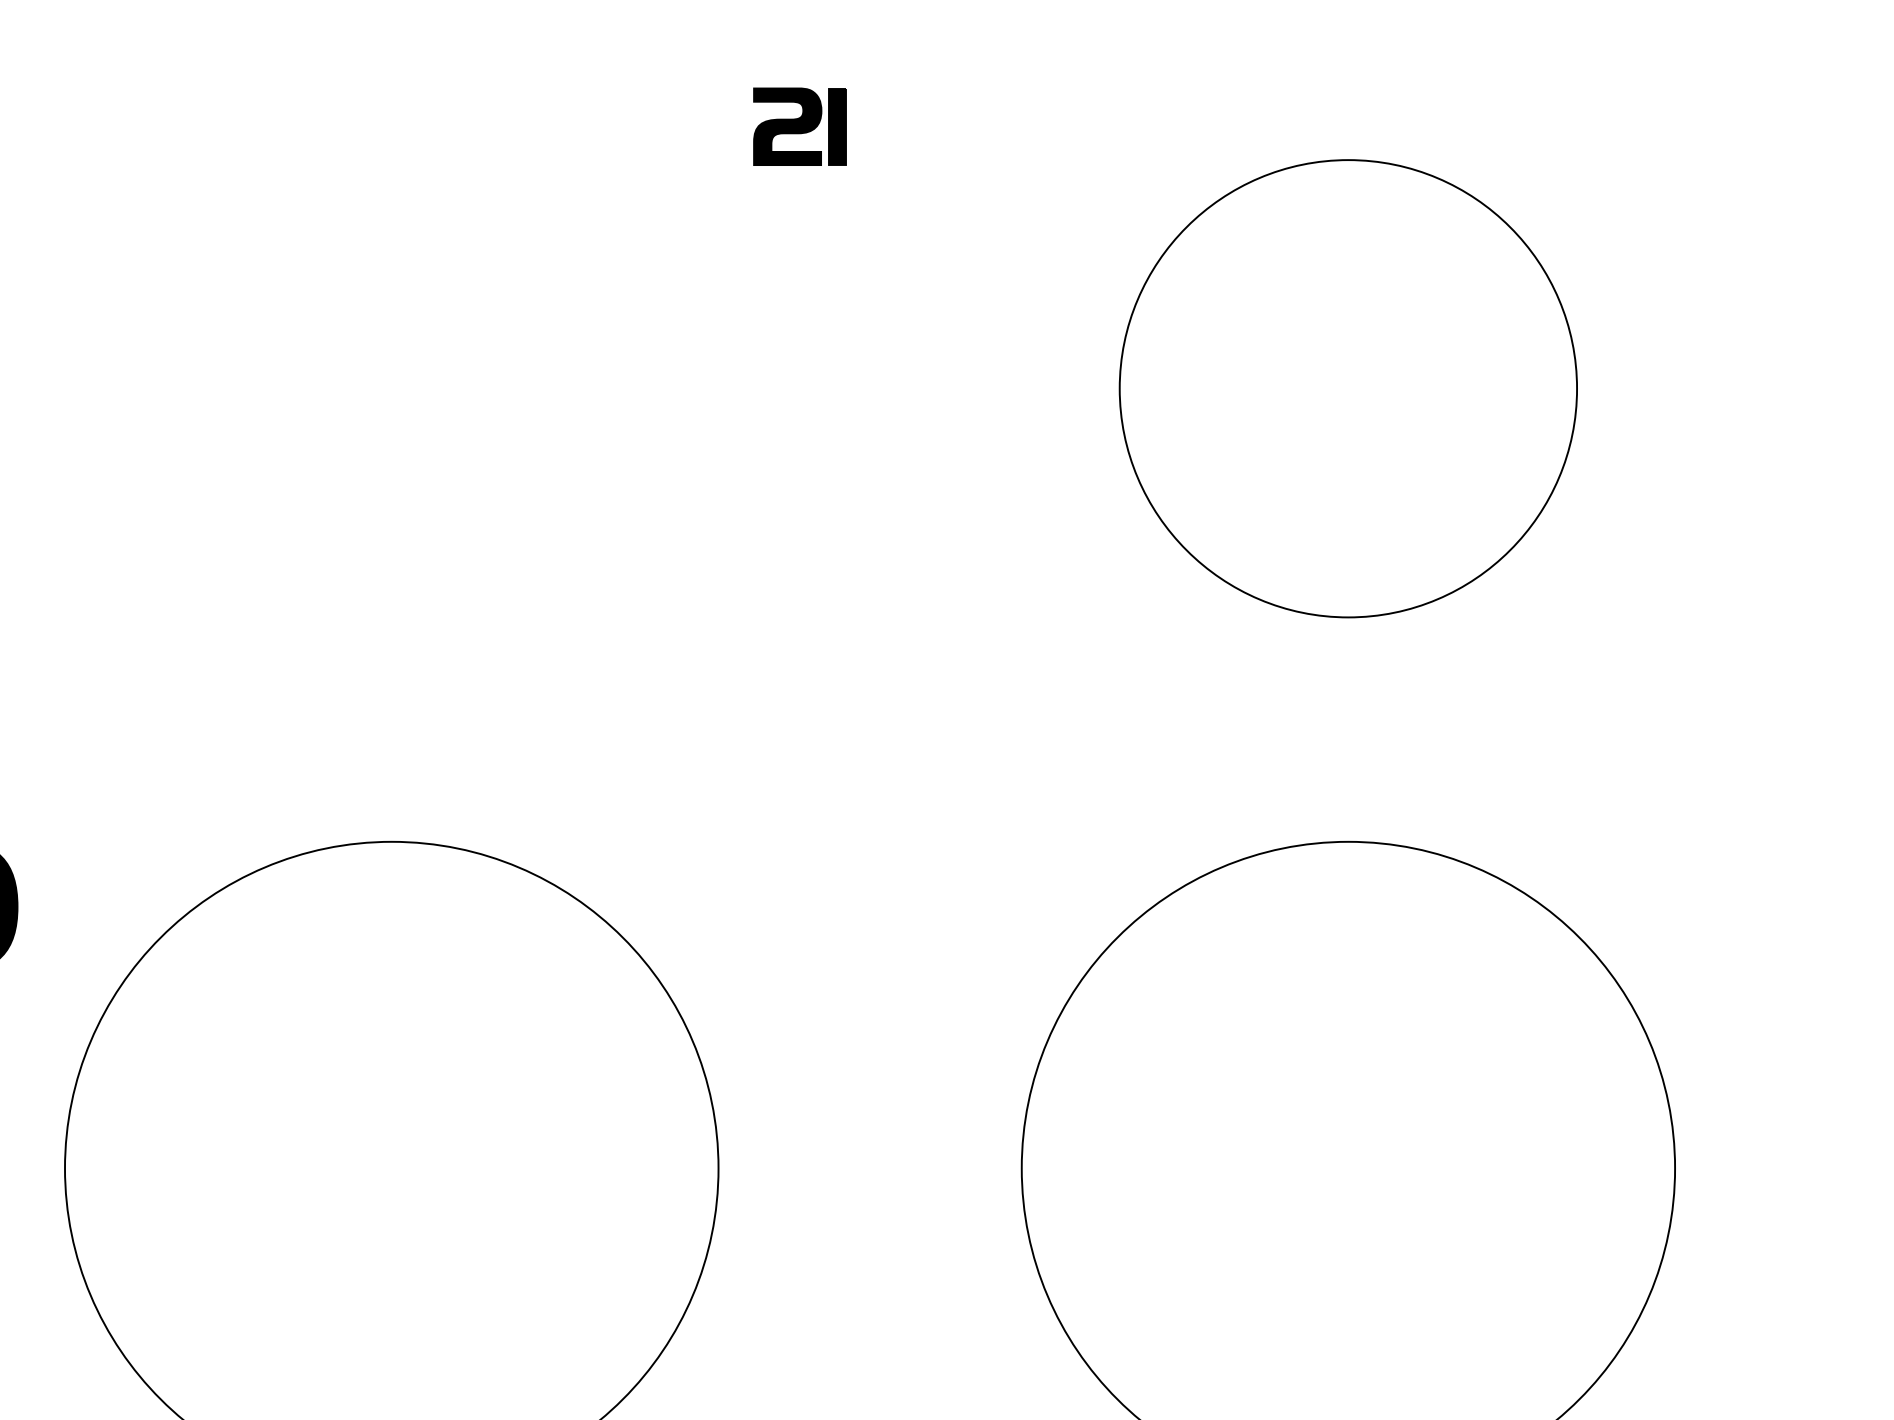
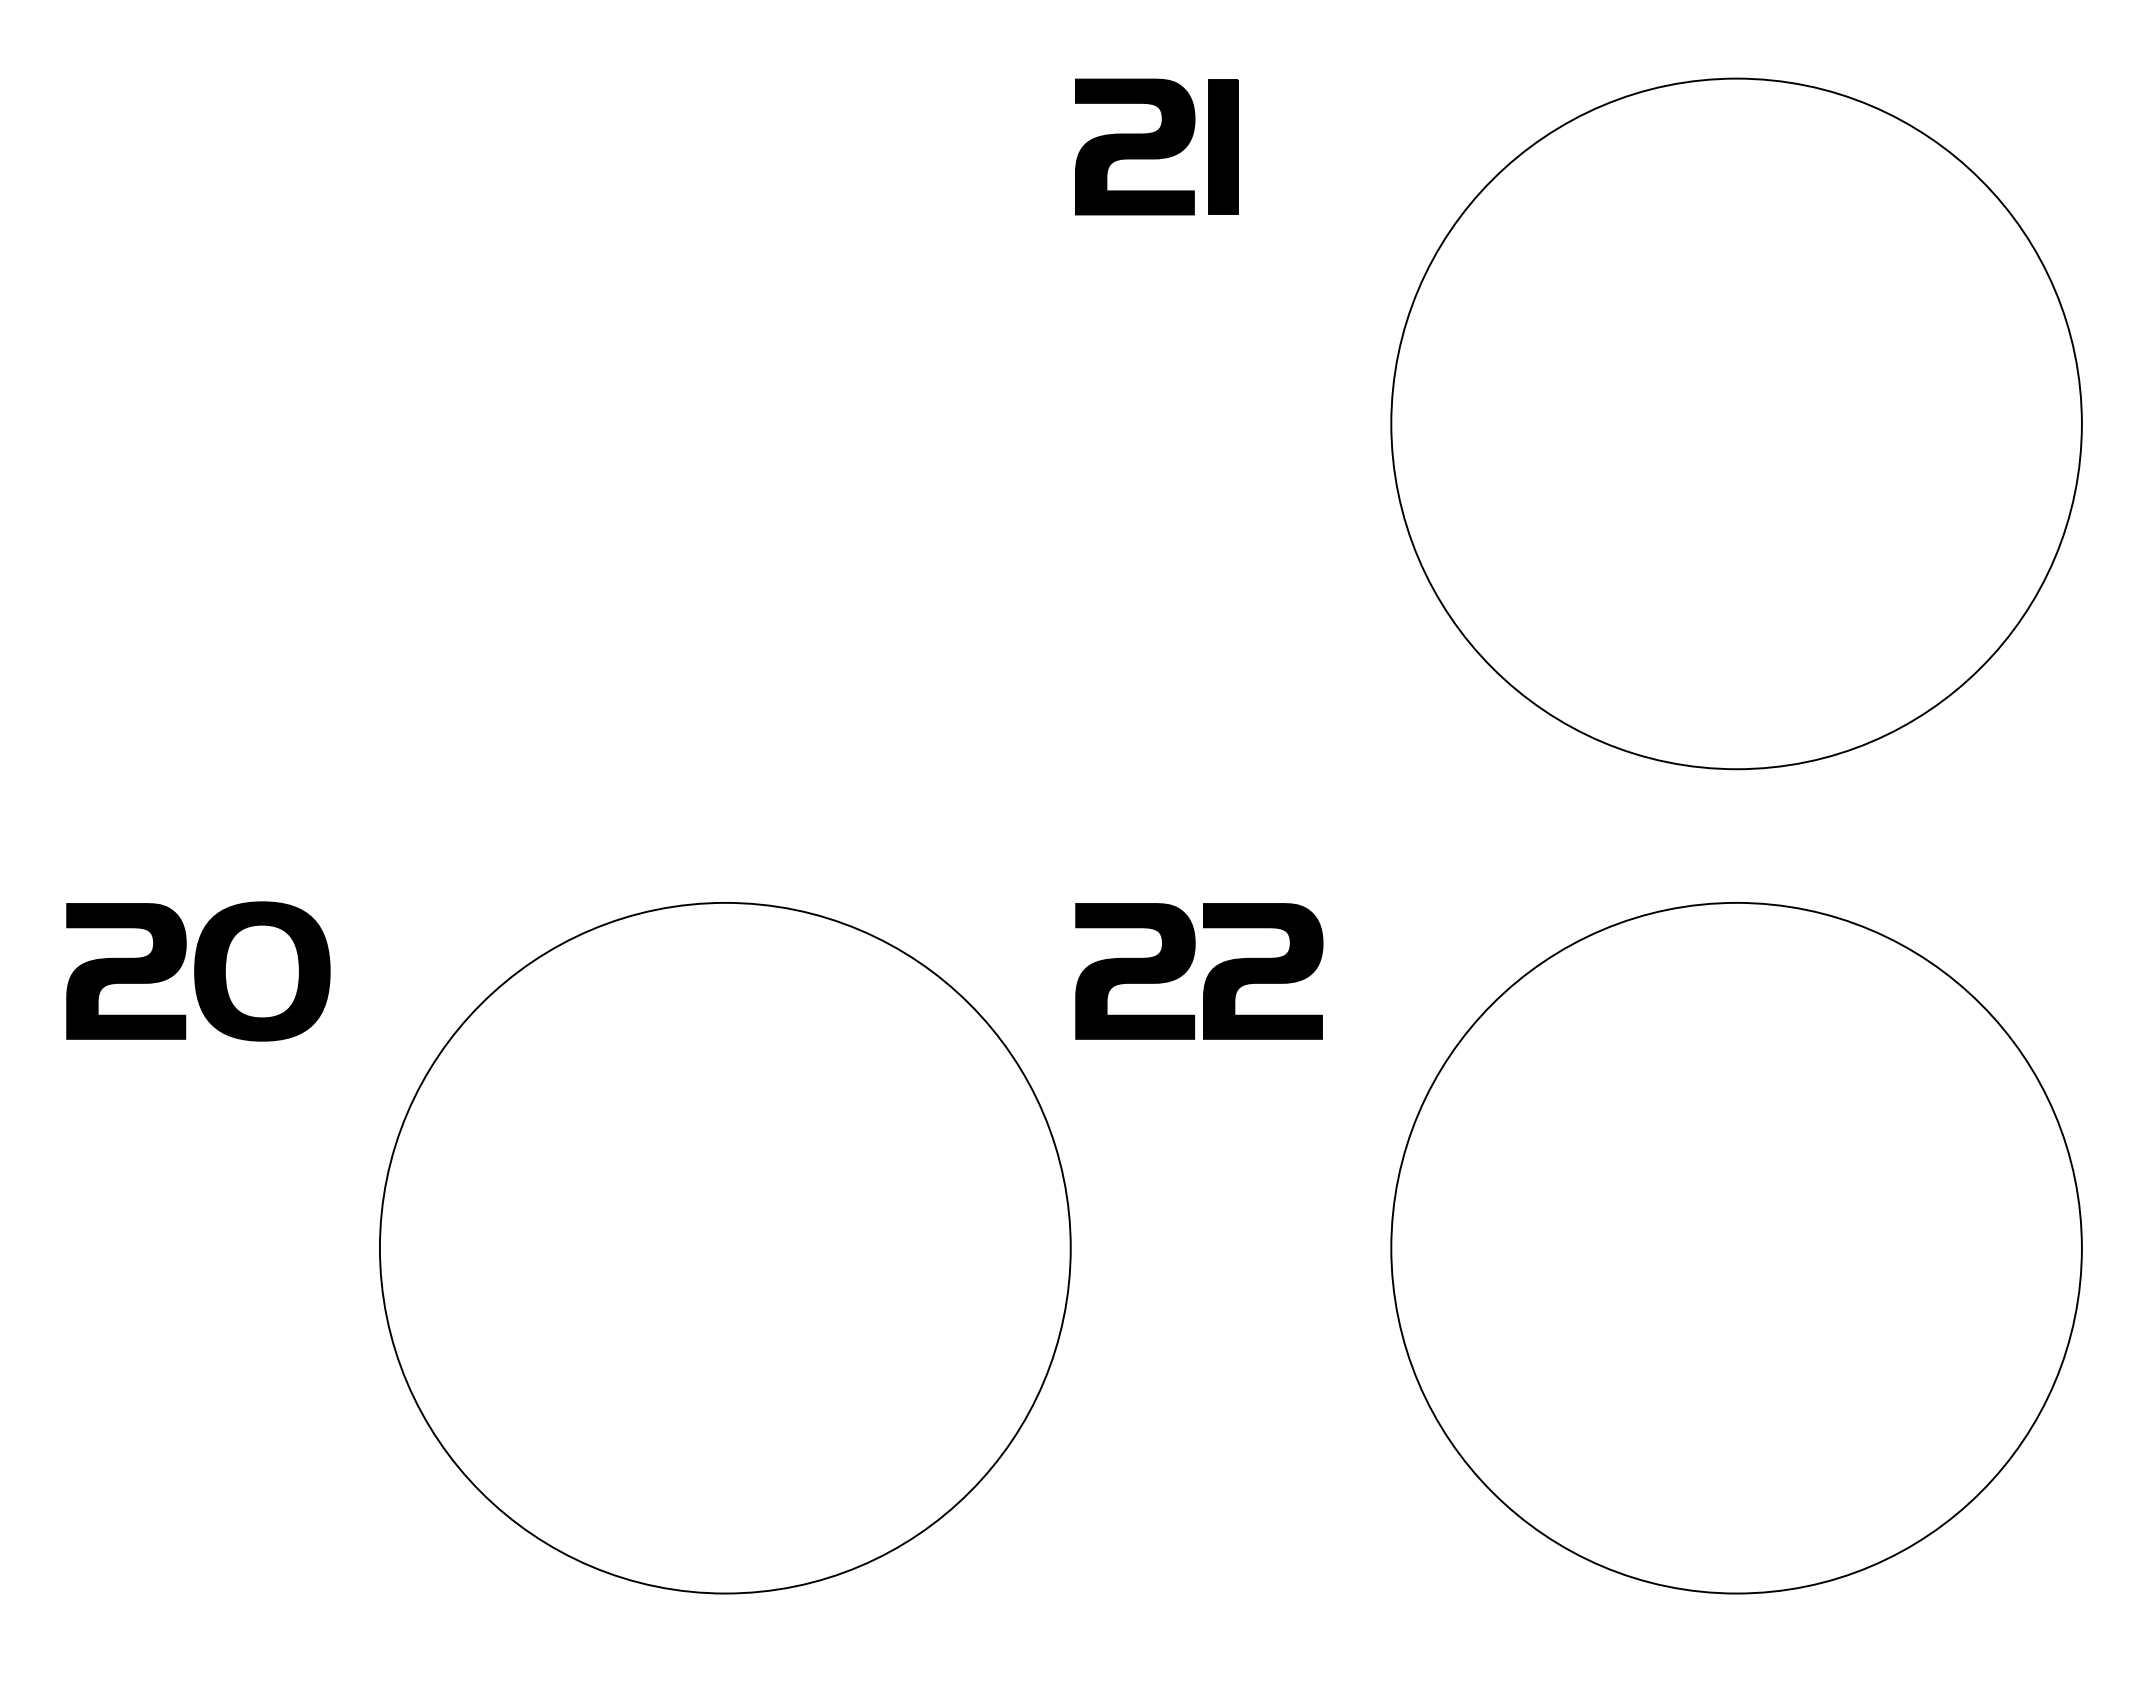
part: (799, 126) -> (1156, 146), size x1.67
part: (1348, 388) -> (1736, 423), size x1.43
part: (847, 910) -> (1207, 975), added

